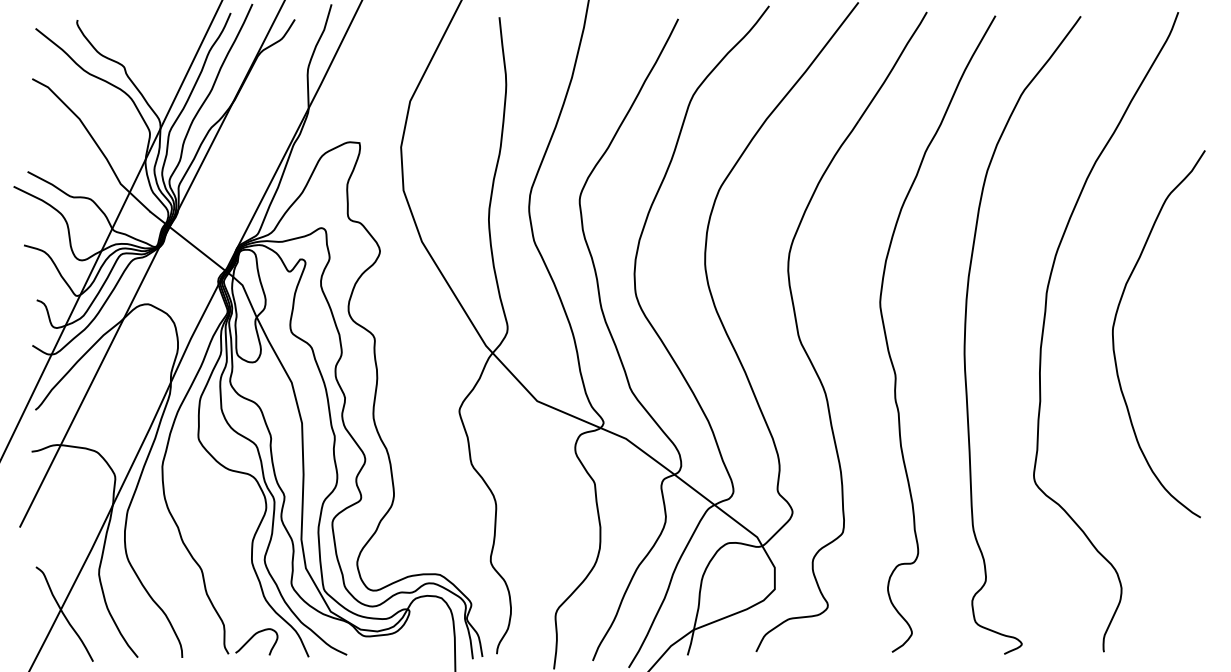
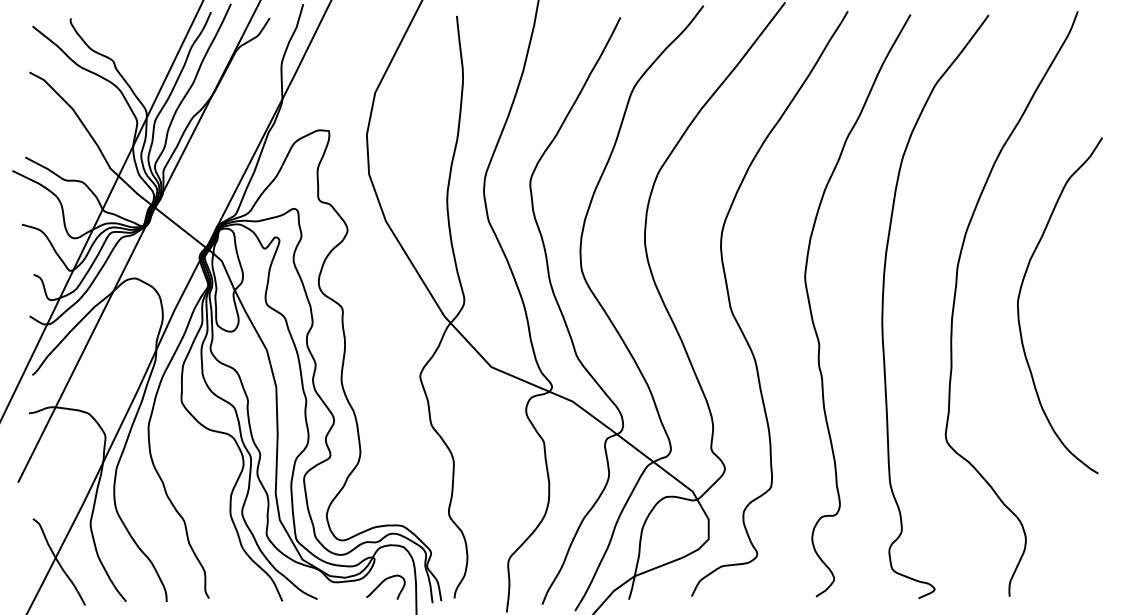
curve: (253, 637) -> (382, 583), moved

